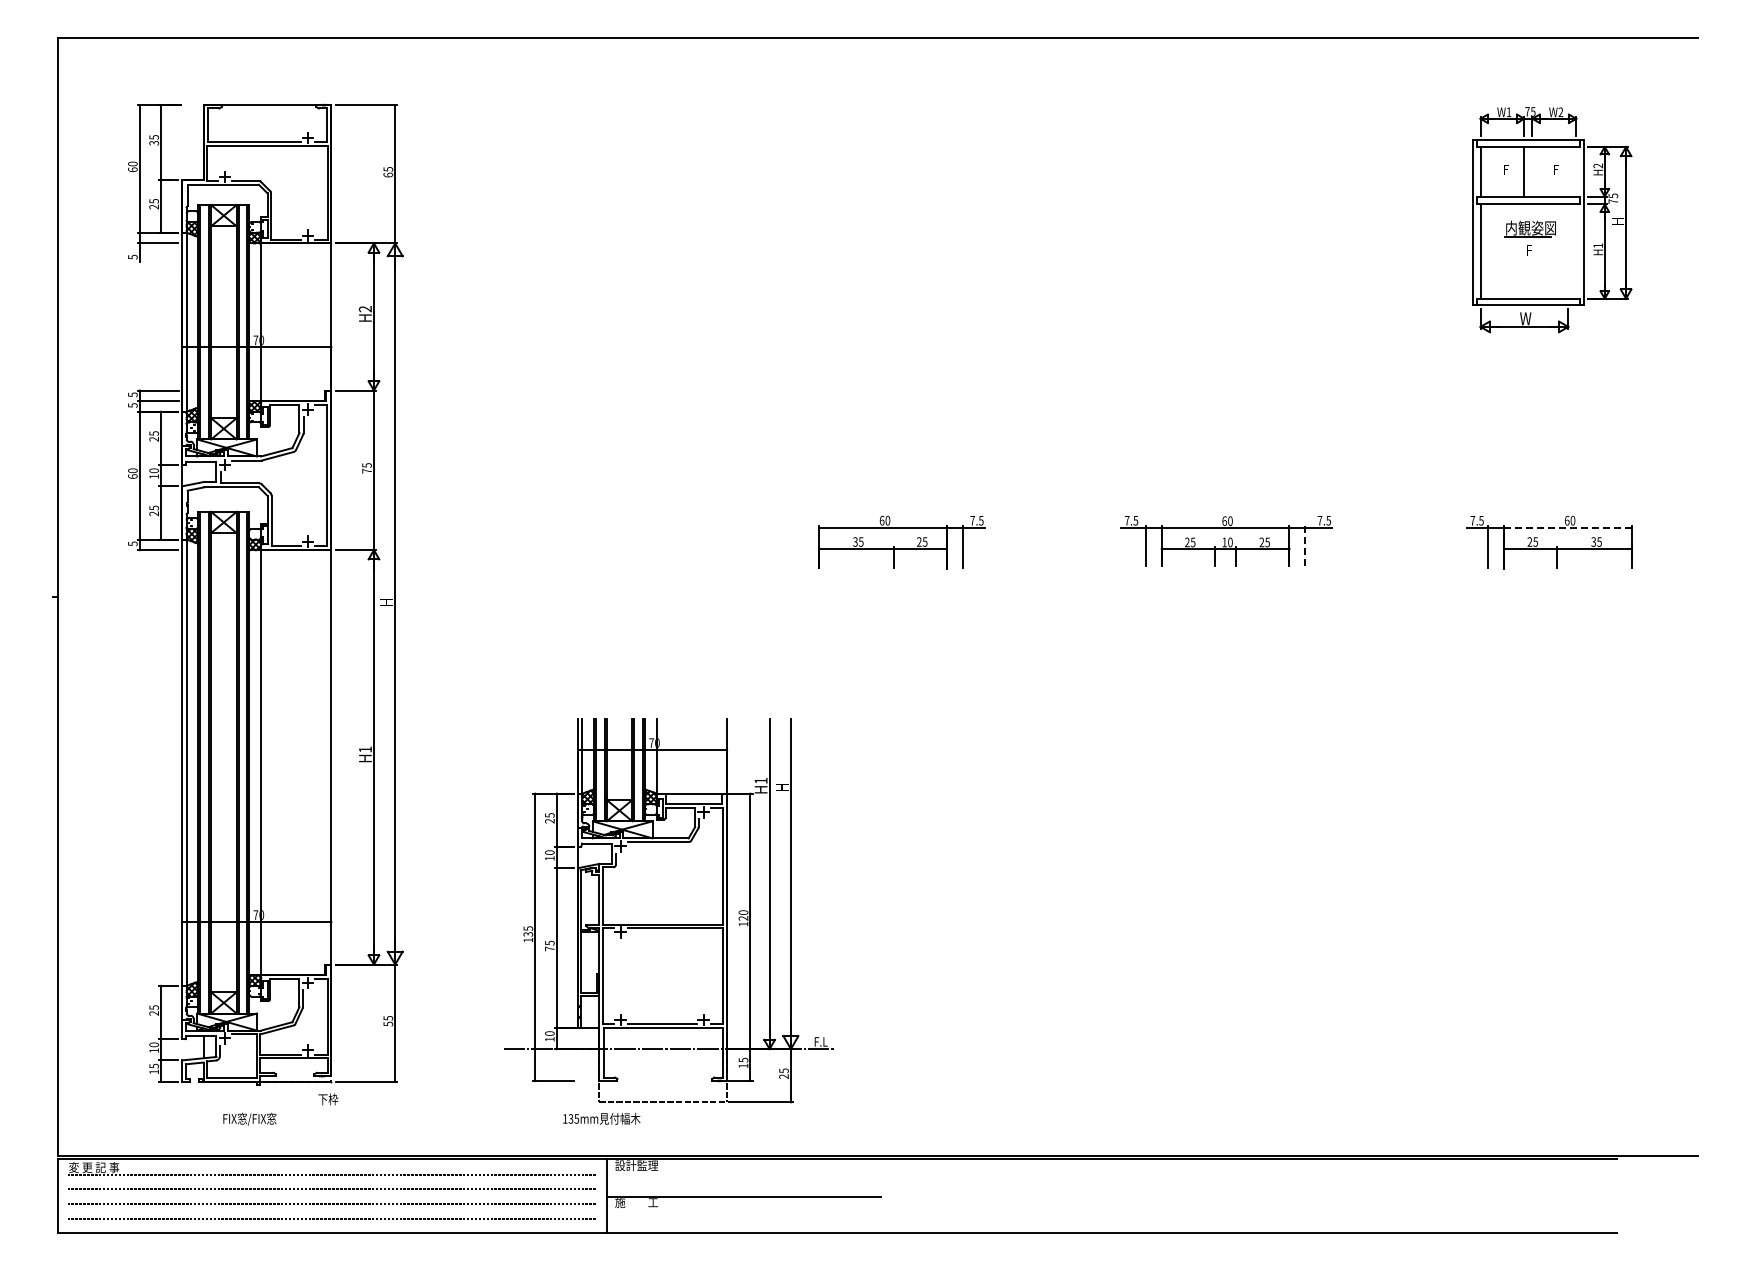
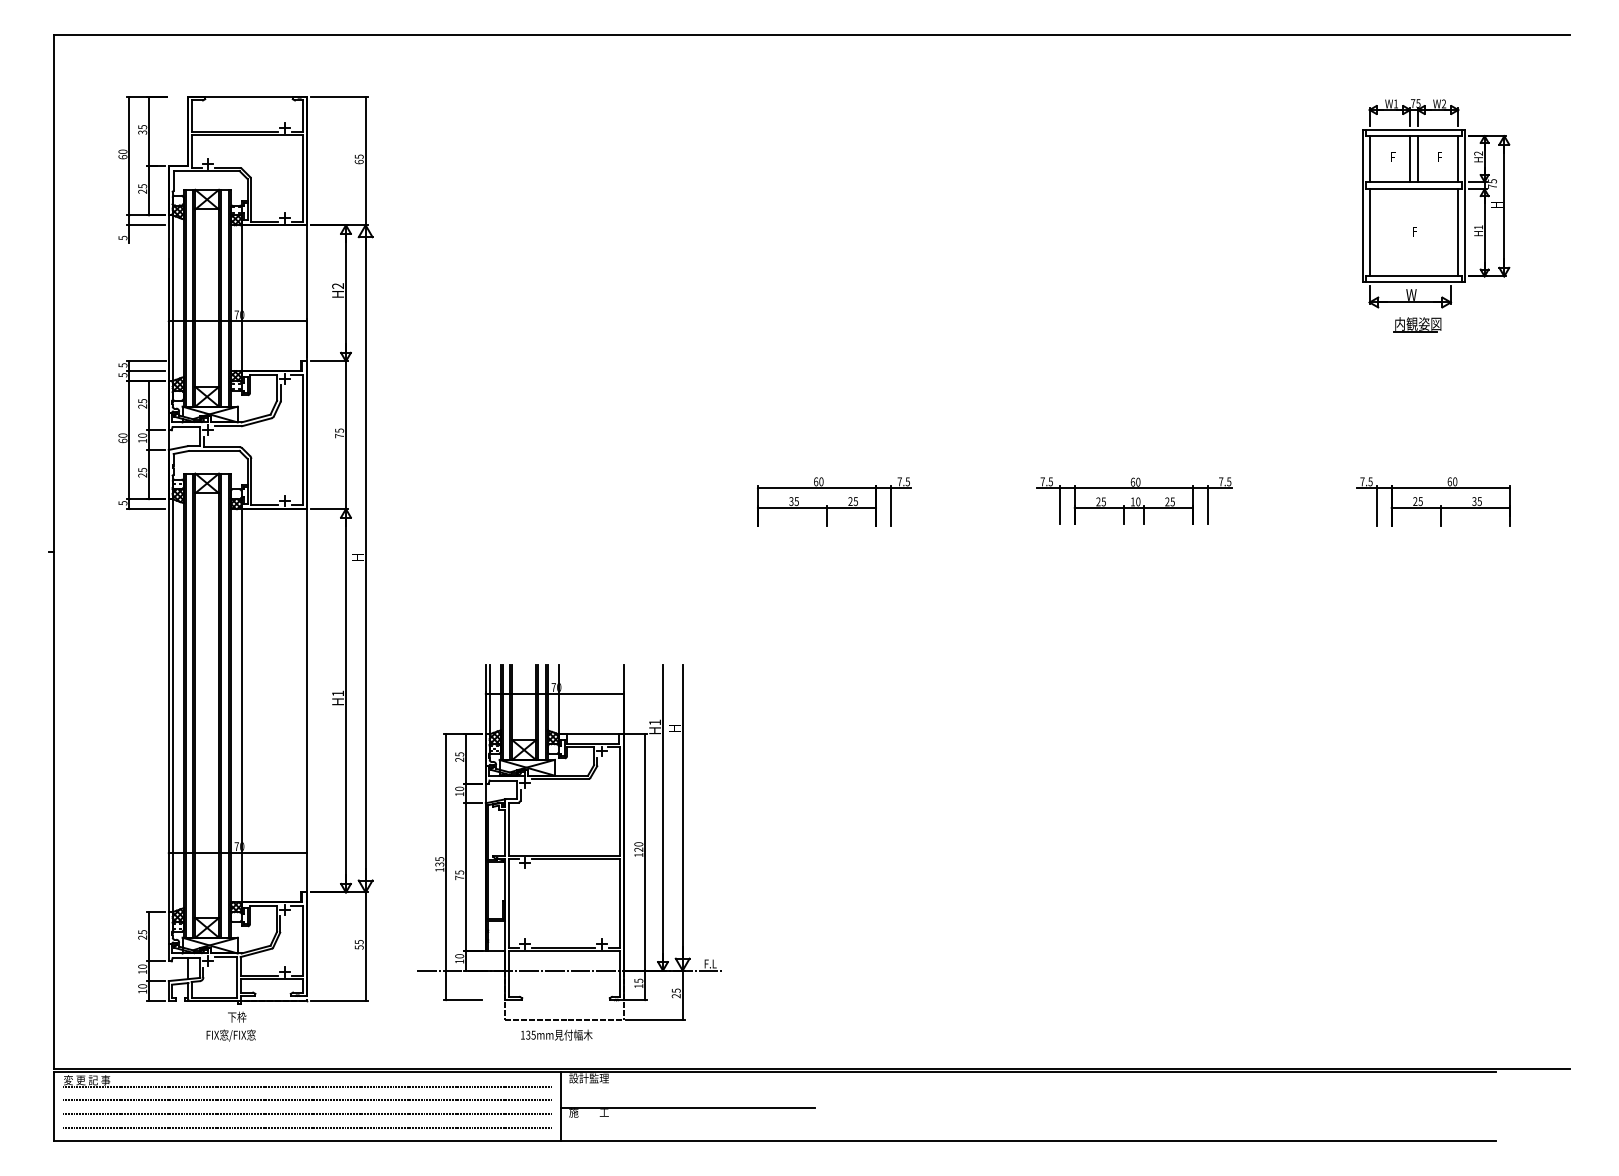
line: (1532, 171) -> (1417, 158), added
line: (1576, 171) -> (1458, 158), added
part: (1529, 228) -> (1416, 324), moved
line: (1576, 251) -> (1458, 232), added
line: (1568, 527) -> (1451, 488), dashed -> solid
line: (1305, 545) -> (1207, 504), dashed -> solid
part: (668, 910) -> (569, 842), moved
text: (153, 1065) -> (142, 985), 15 -> 10
text: (328, 1099) -> (237, 1017), moved

